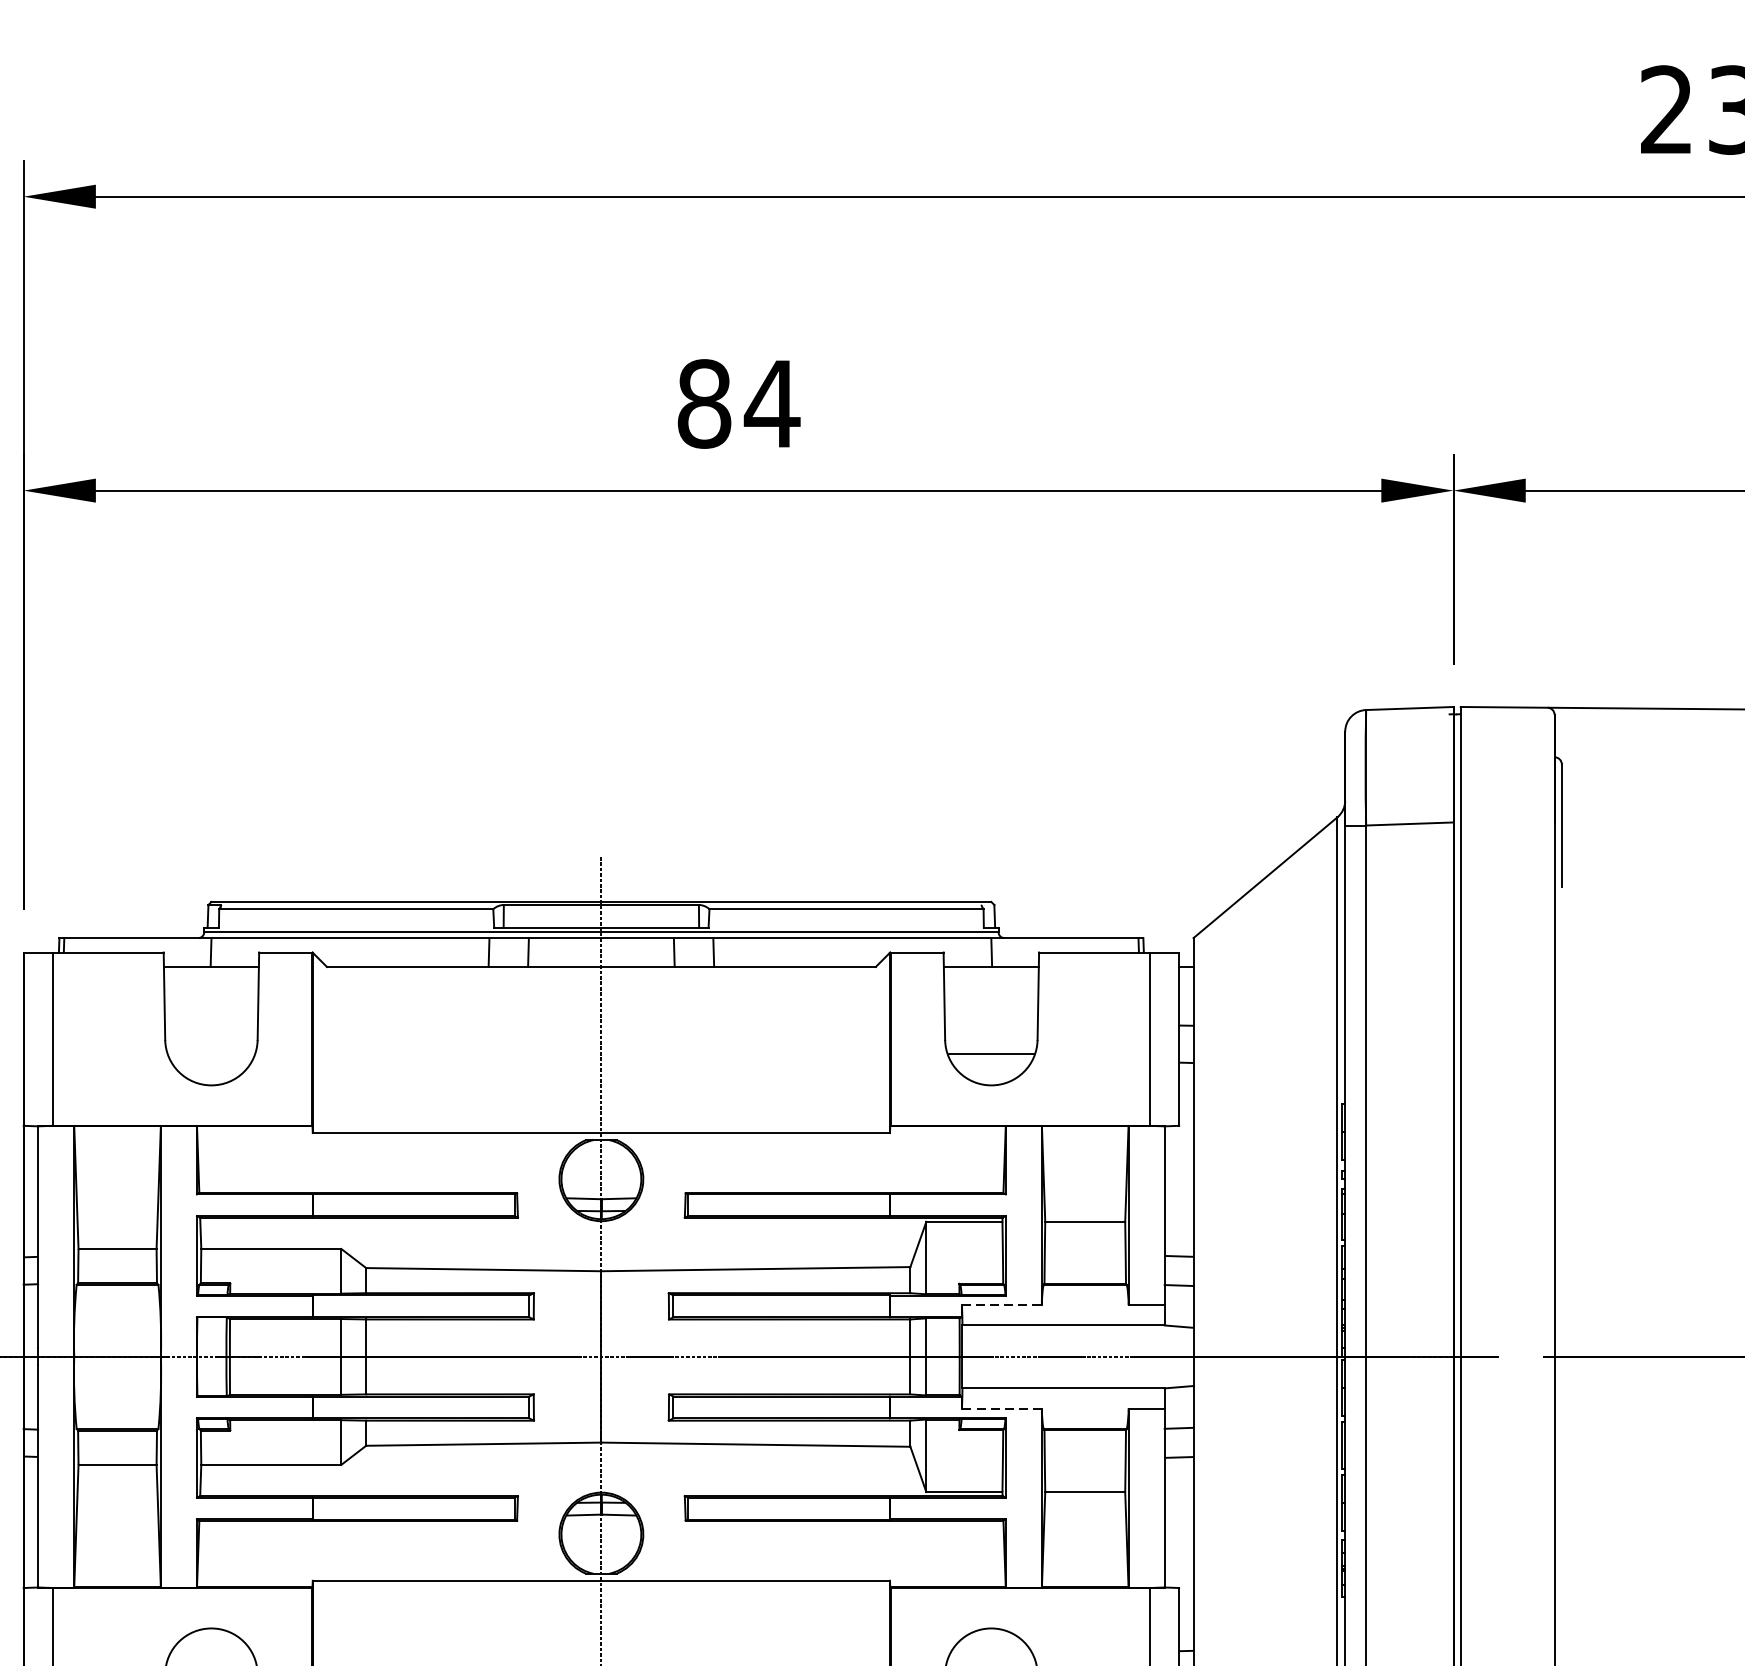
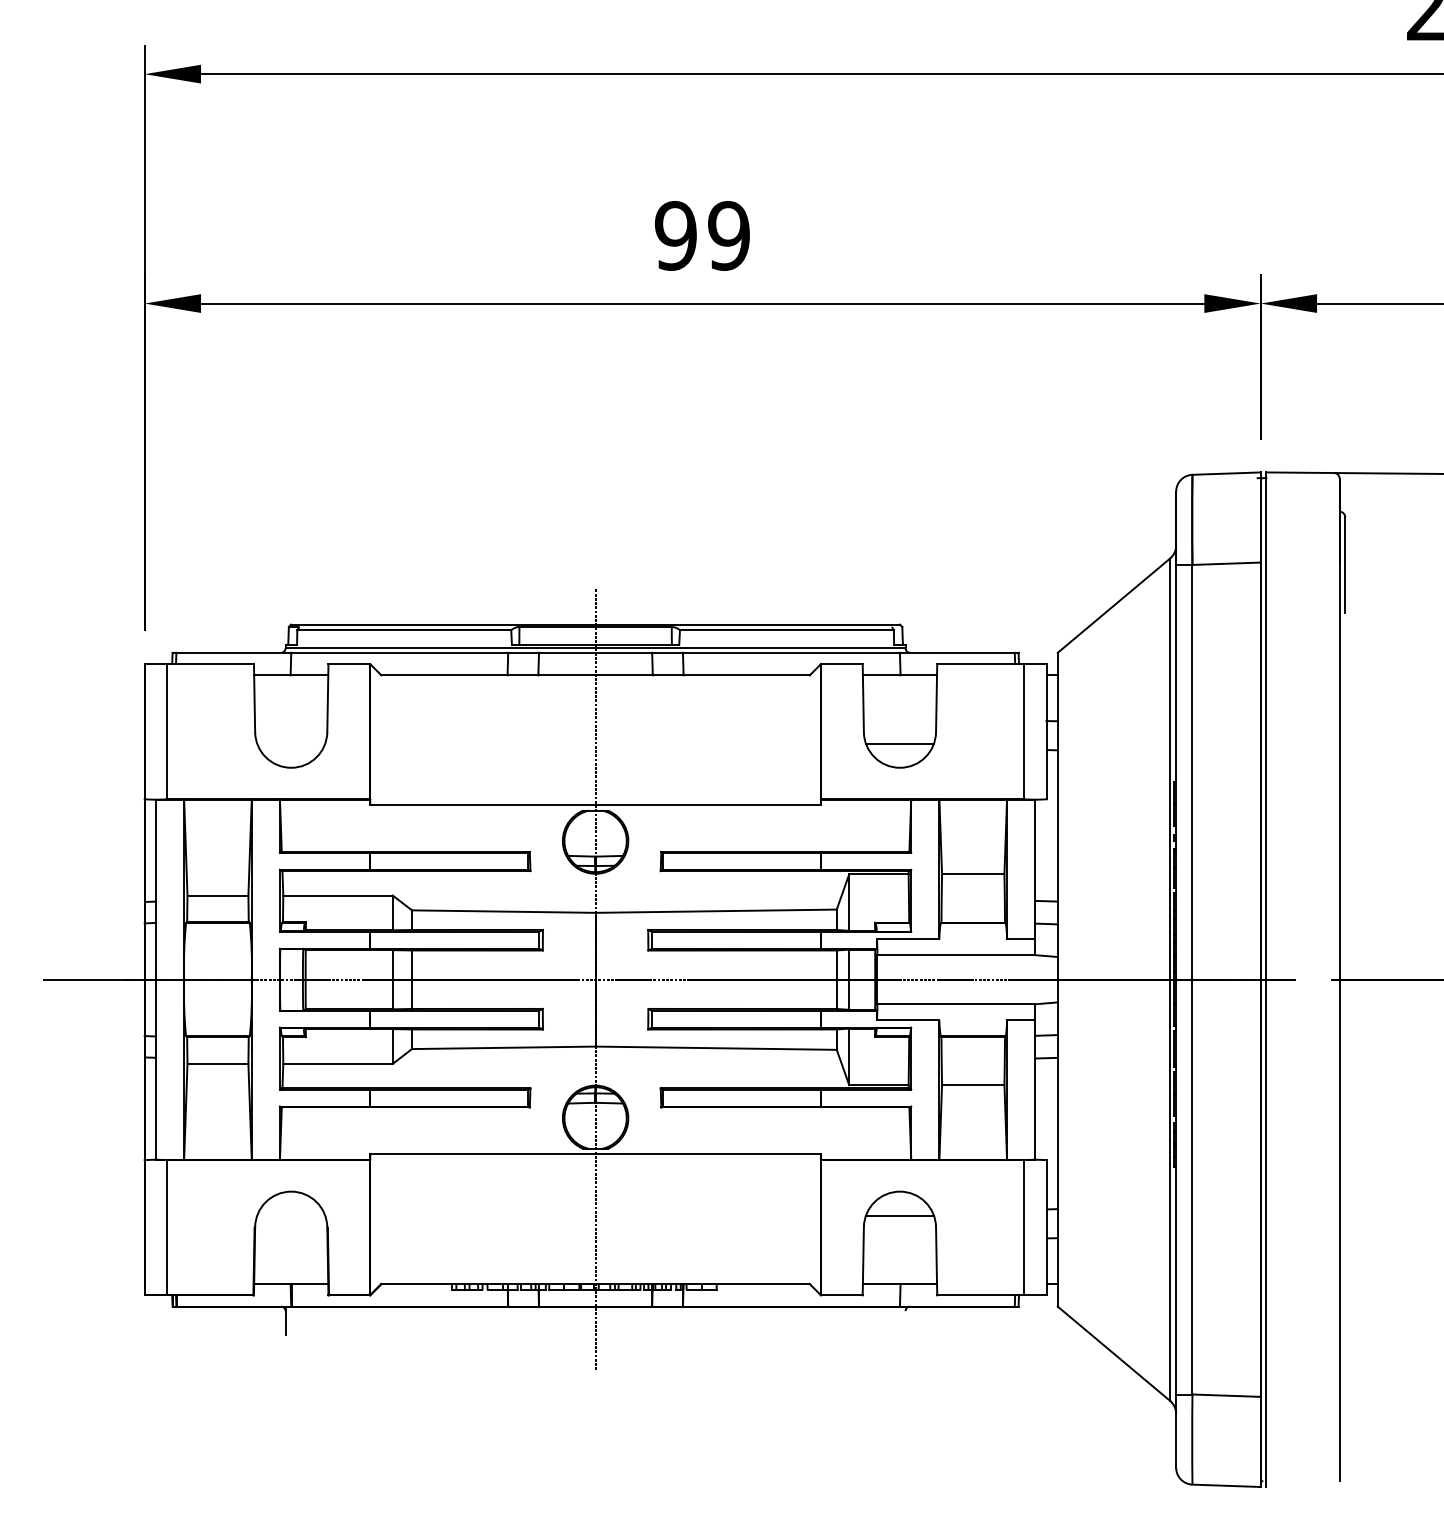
text: (738, 403) -> (702, 235), 84 -> 99
line: (1002, 1305) -> (908, 939), dashed -> solid
line: (1001, 1407) -> (907, 1019), dashed -> solid
line: (990, 1659) -> (899, 1215), added

